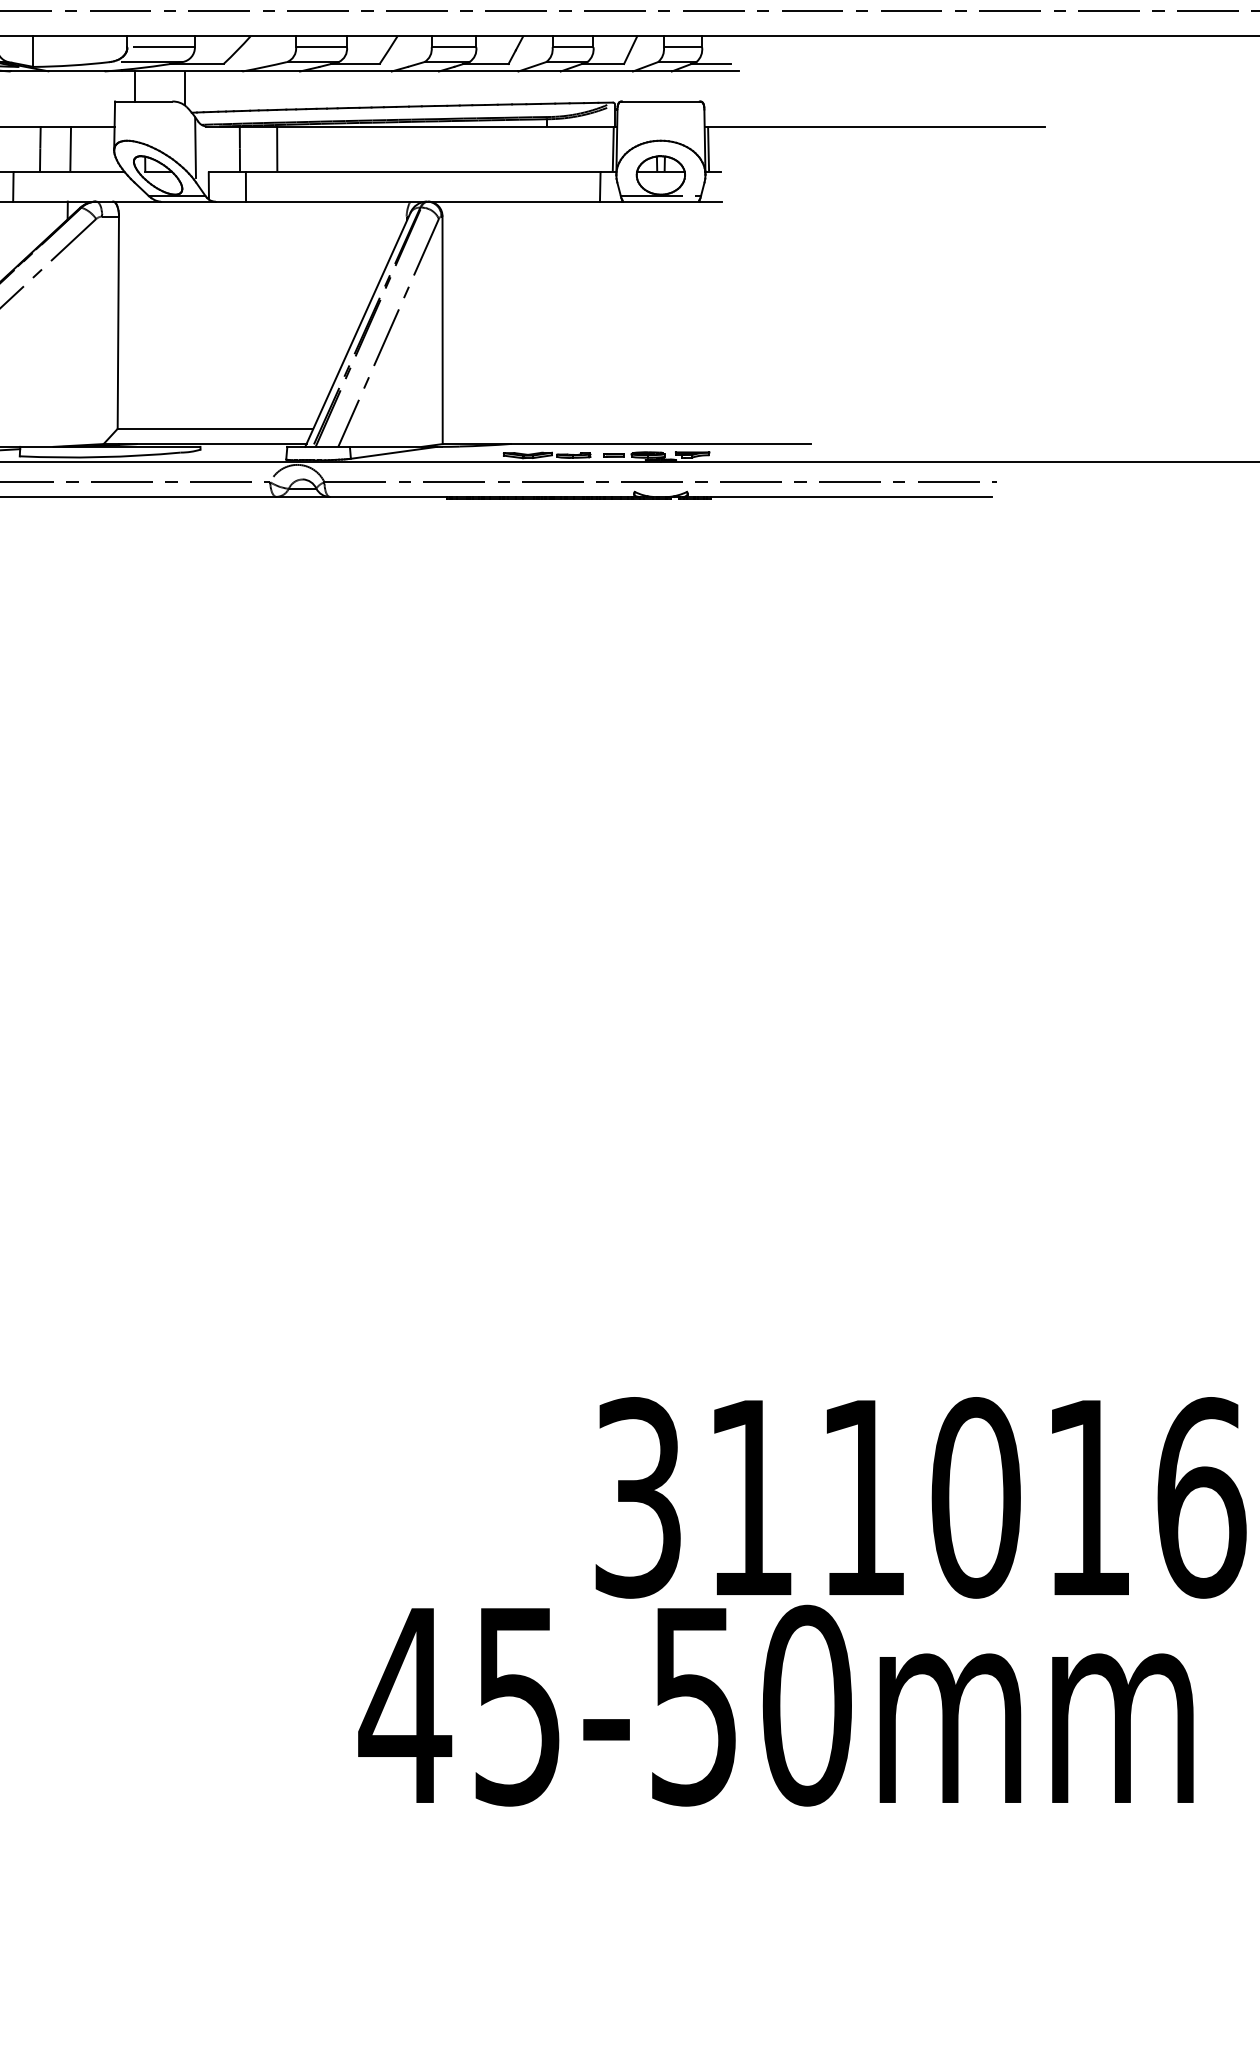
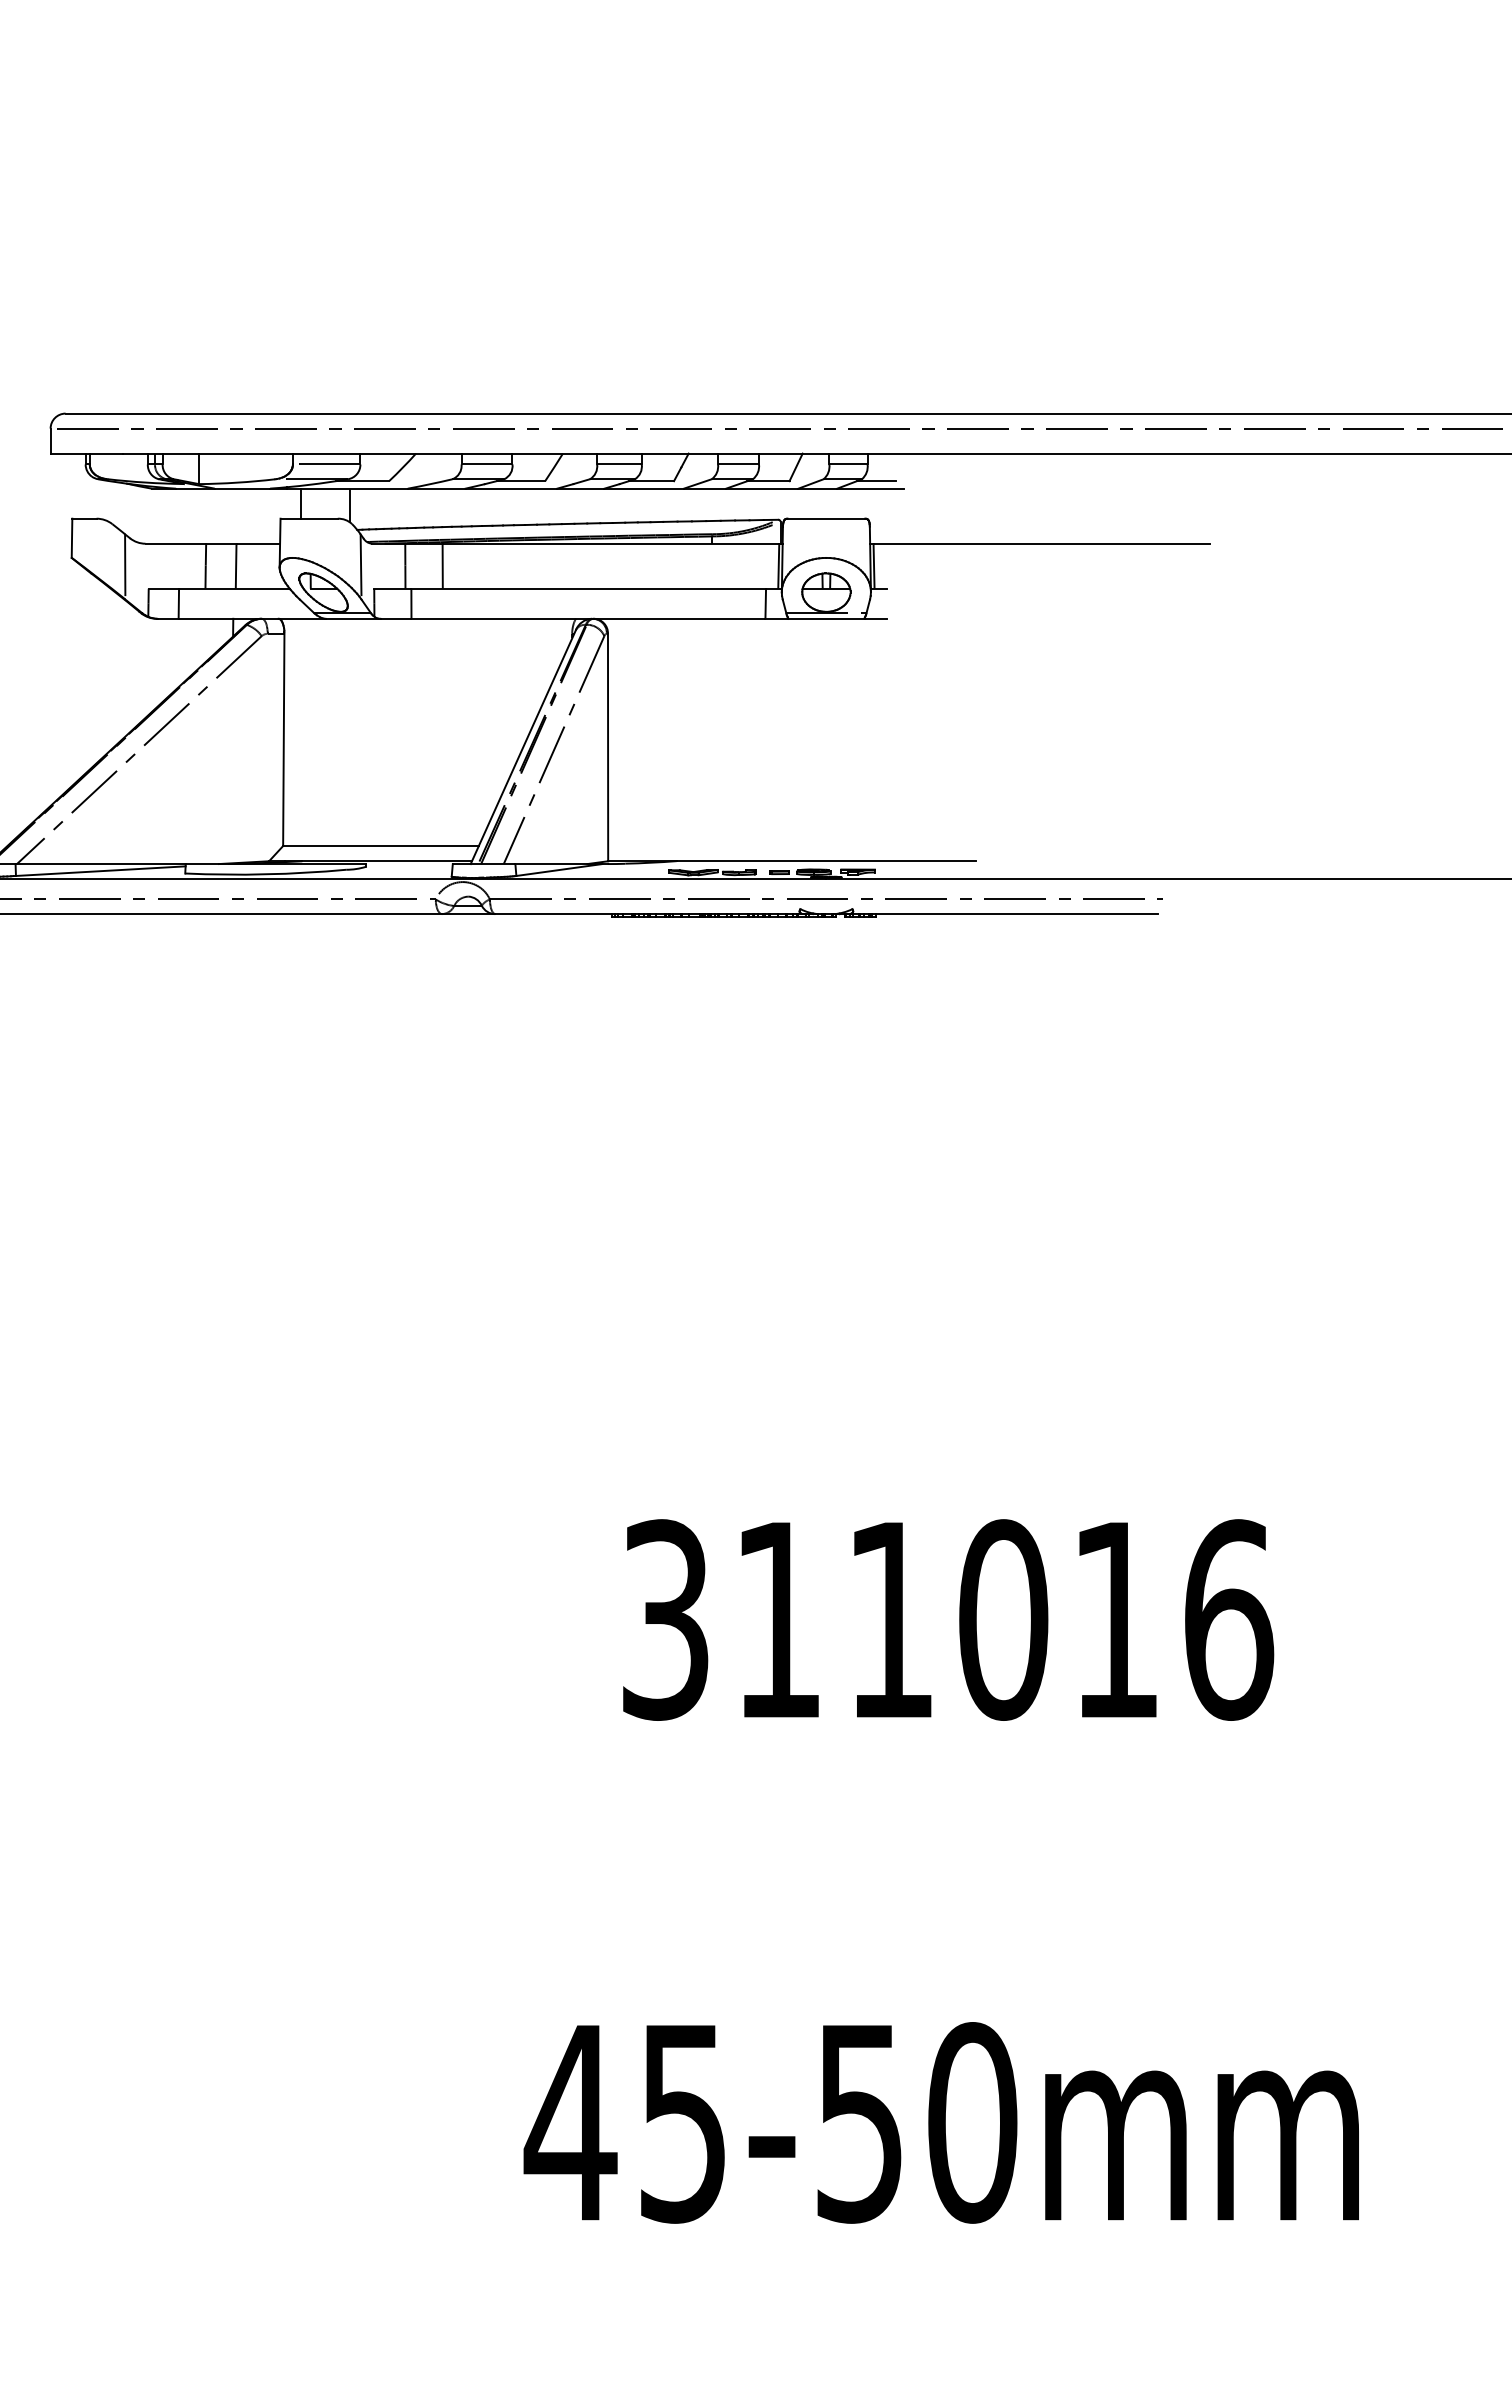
text: (921, 1497) -> (948, 1619), moved

